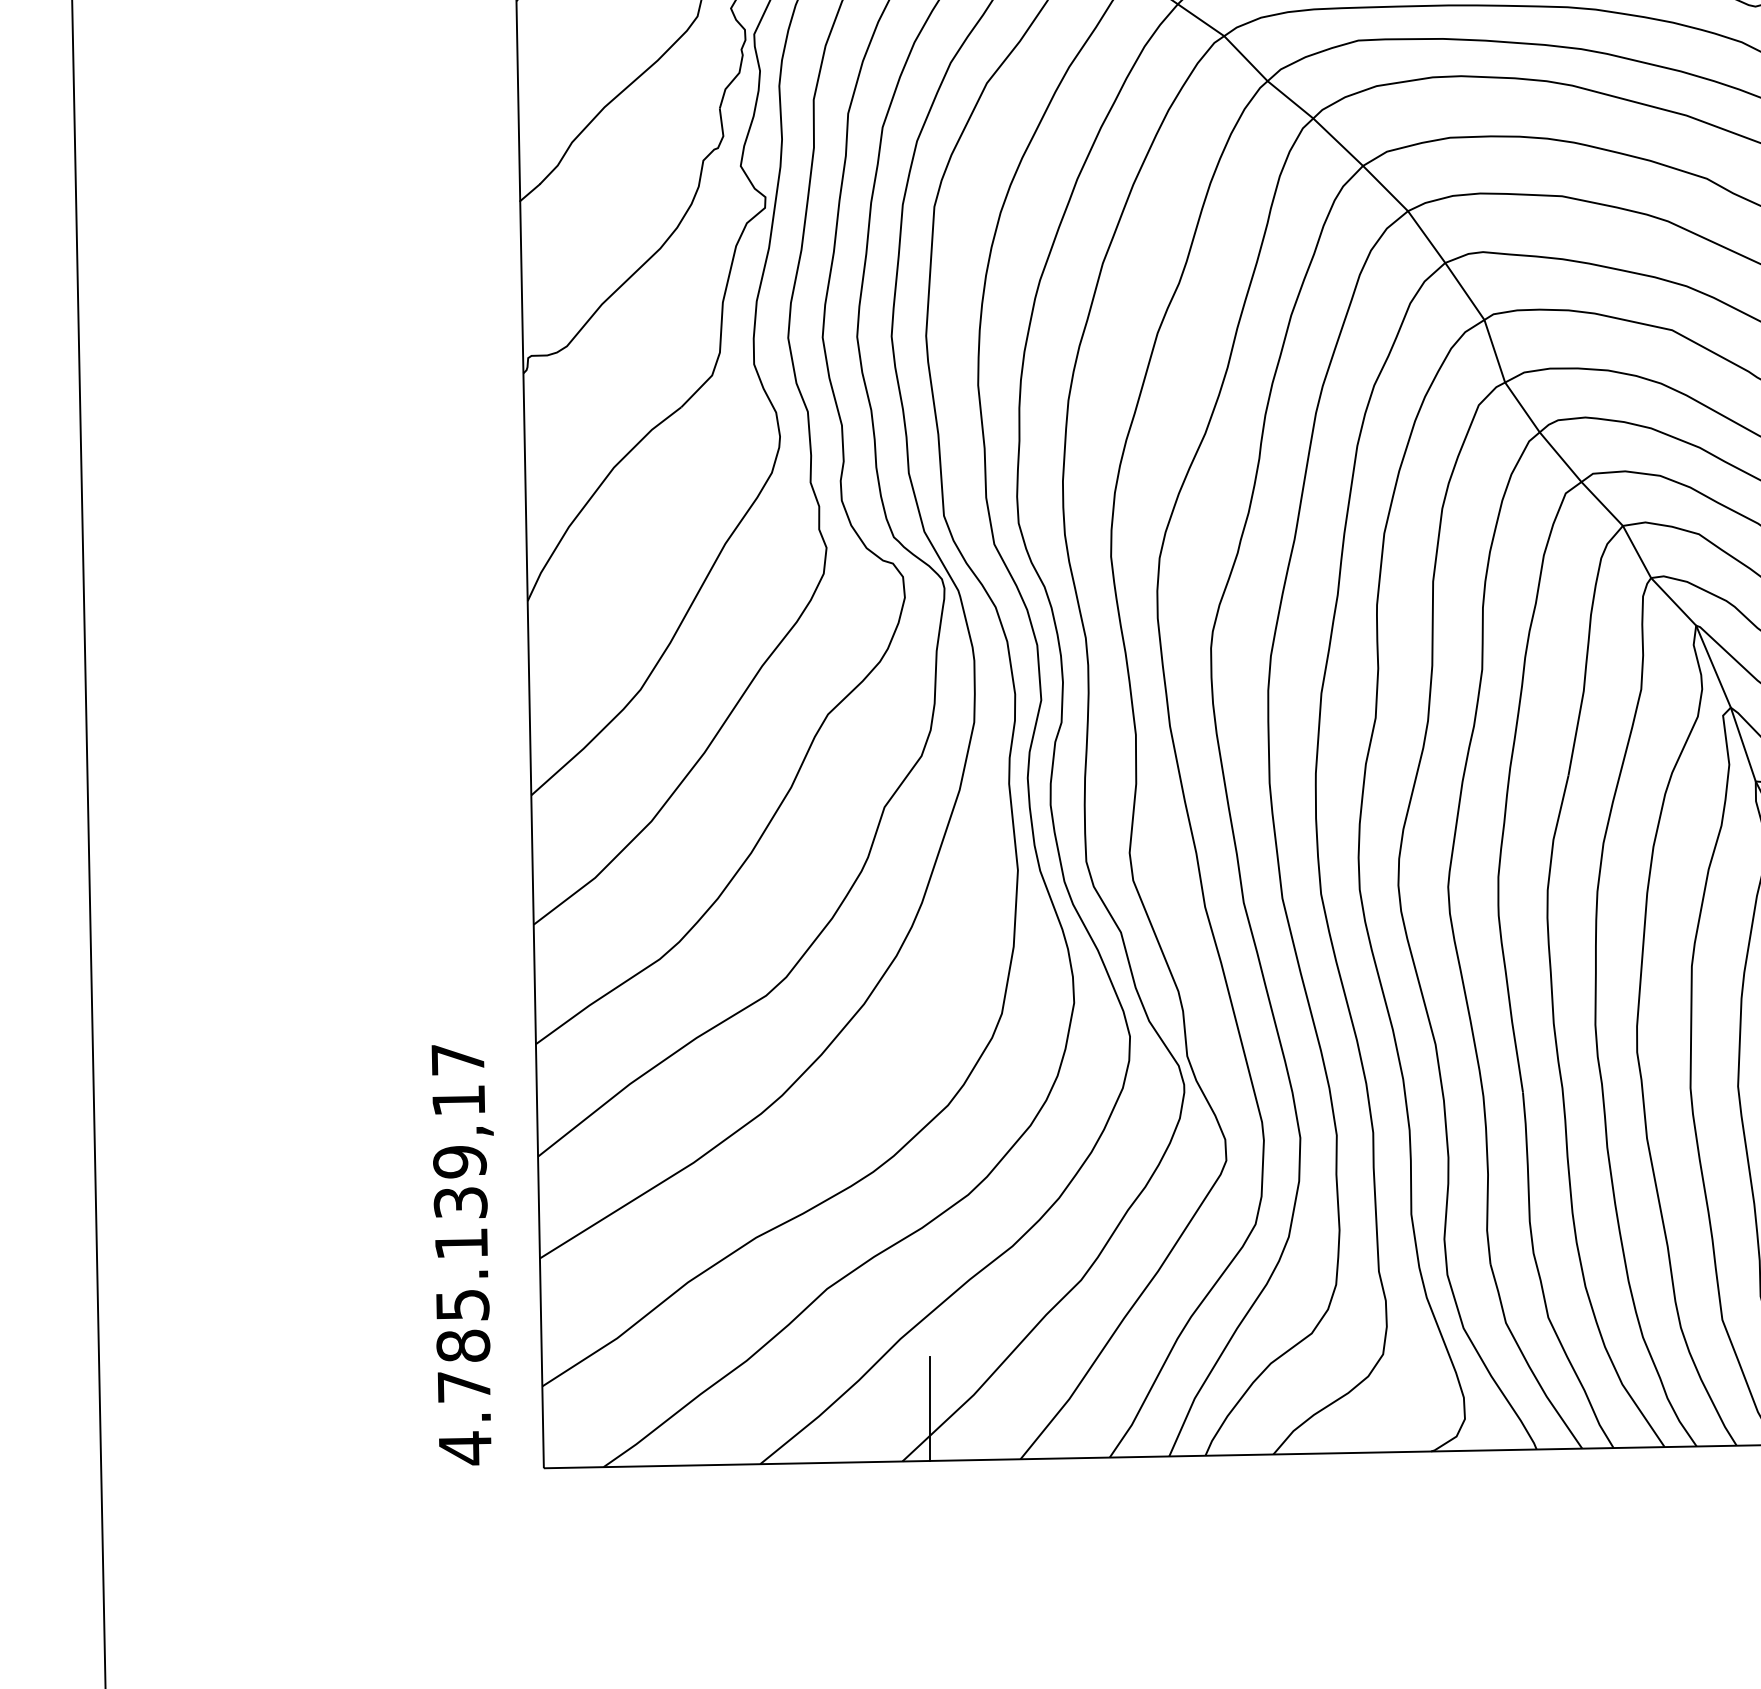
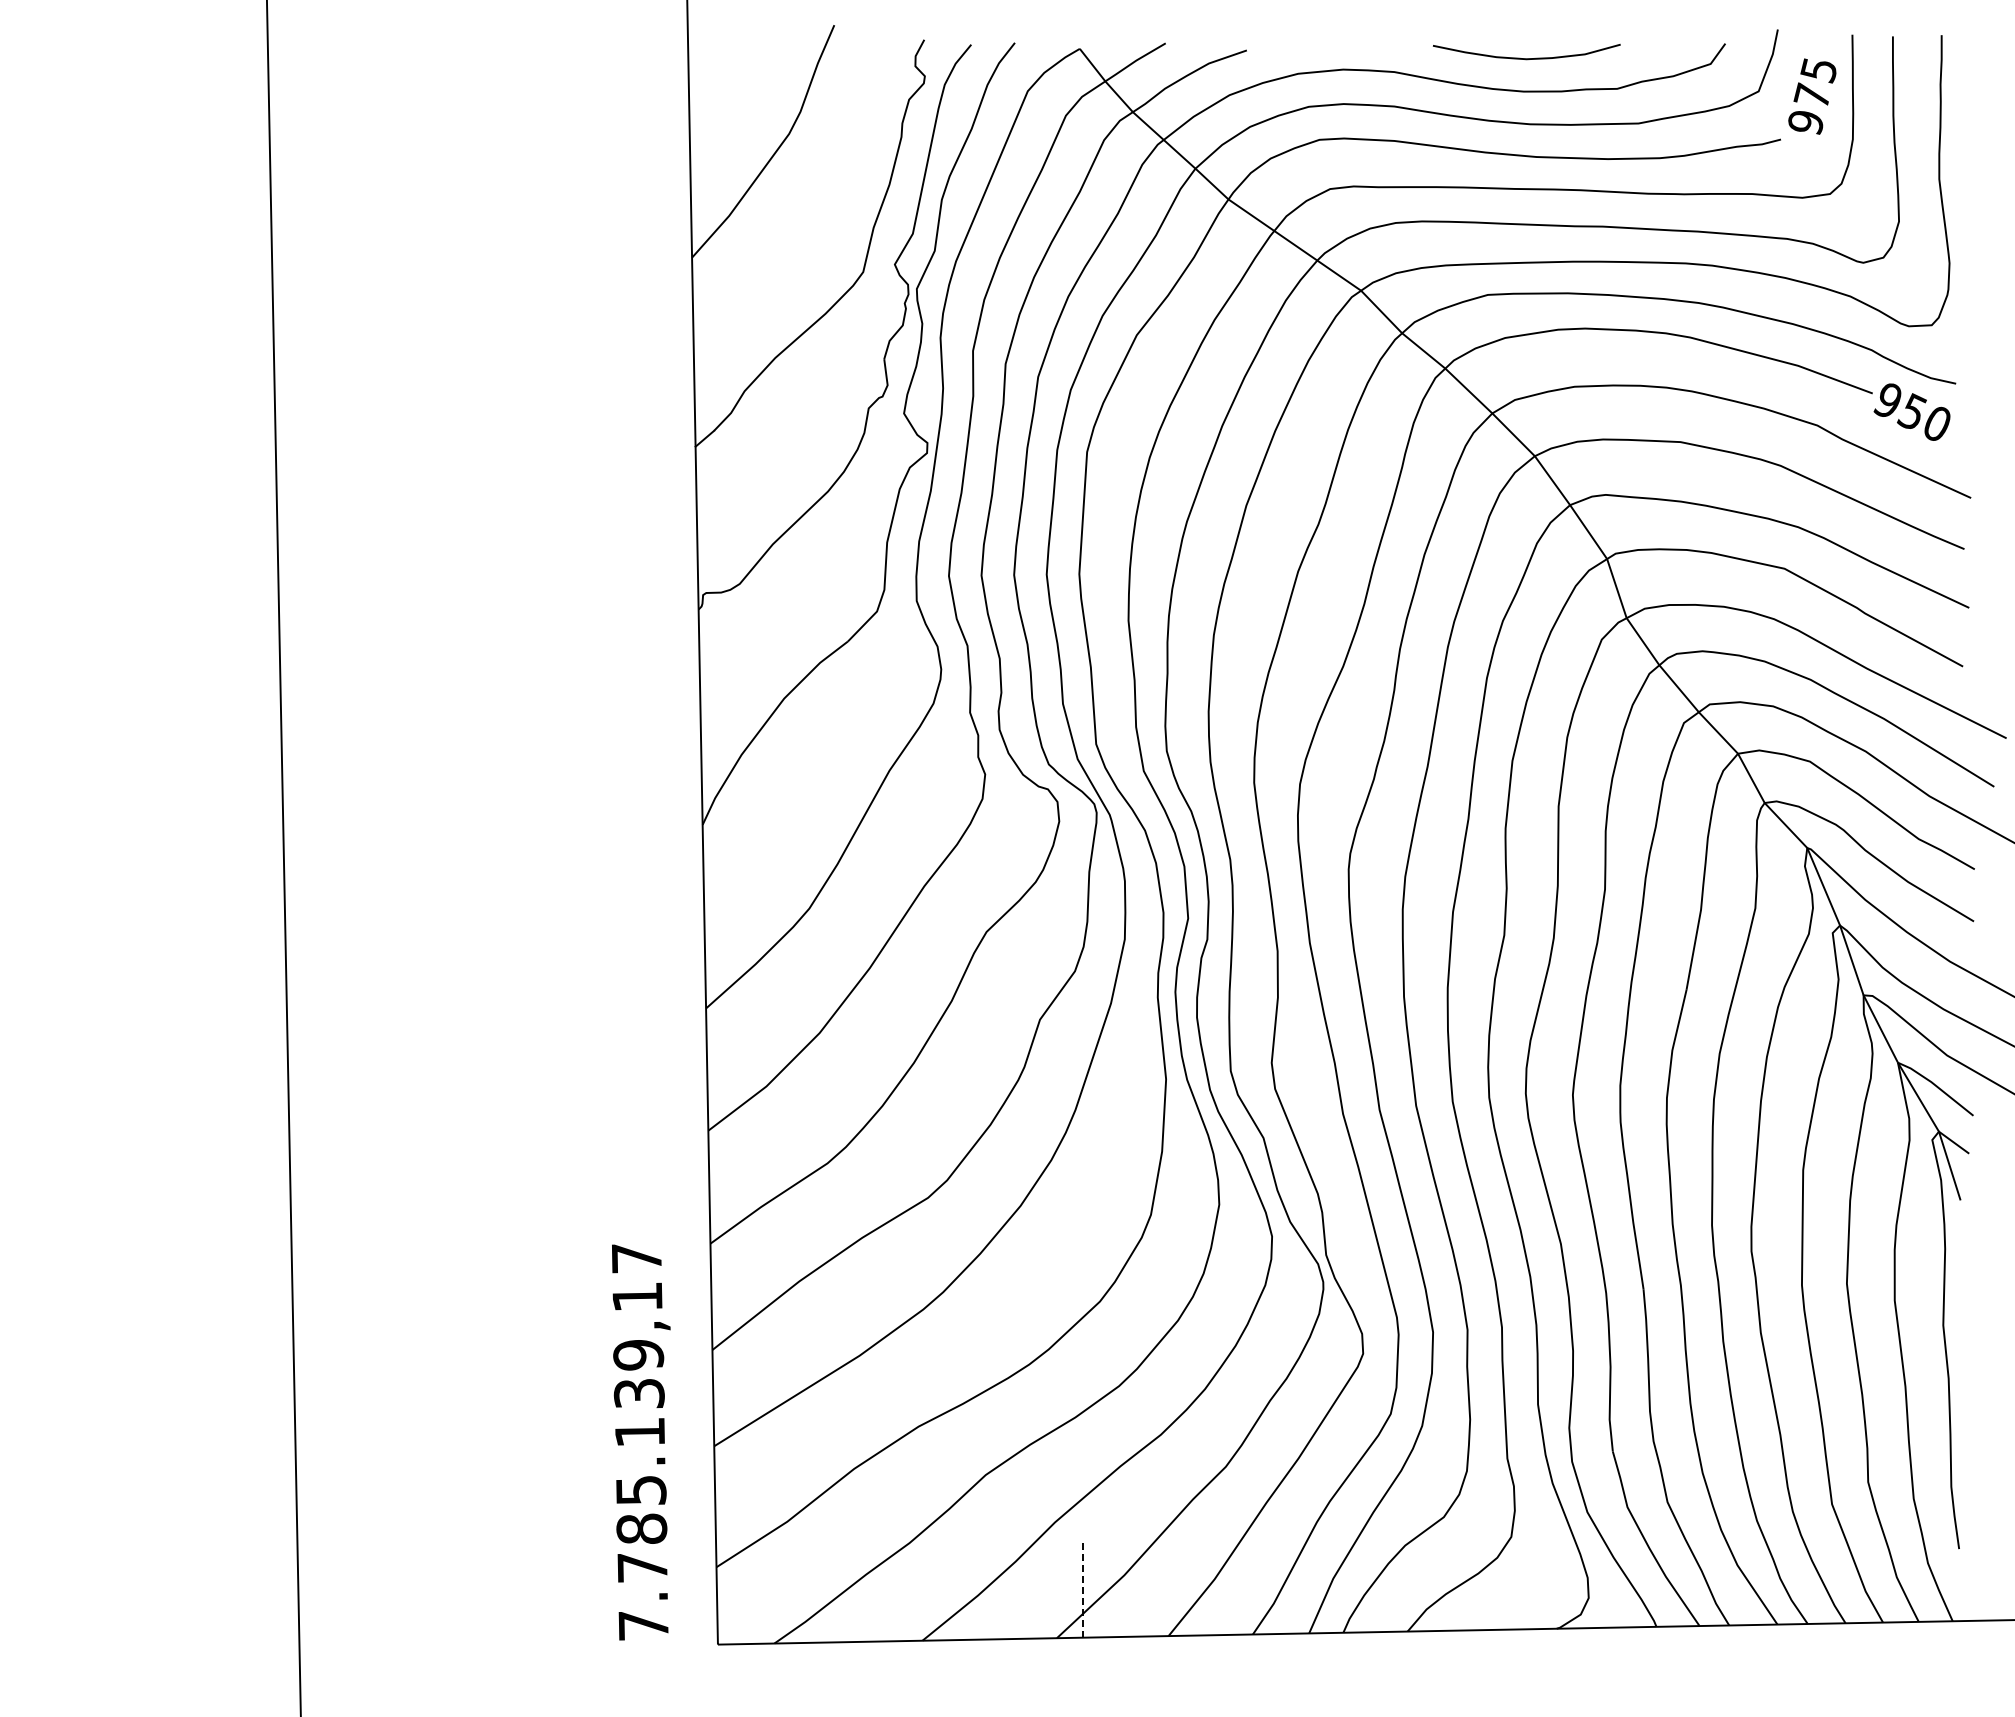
line: (930, 1407) -> (1083, 1587), solid -> dashed
text: (465, 1448) -> (643, 1625), 4.785.139,17 -> 7.785.139,17

